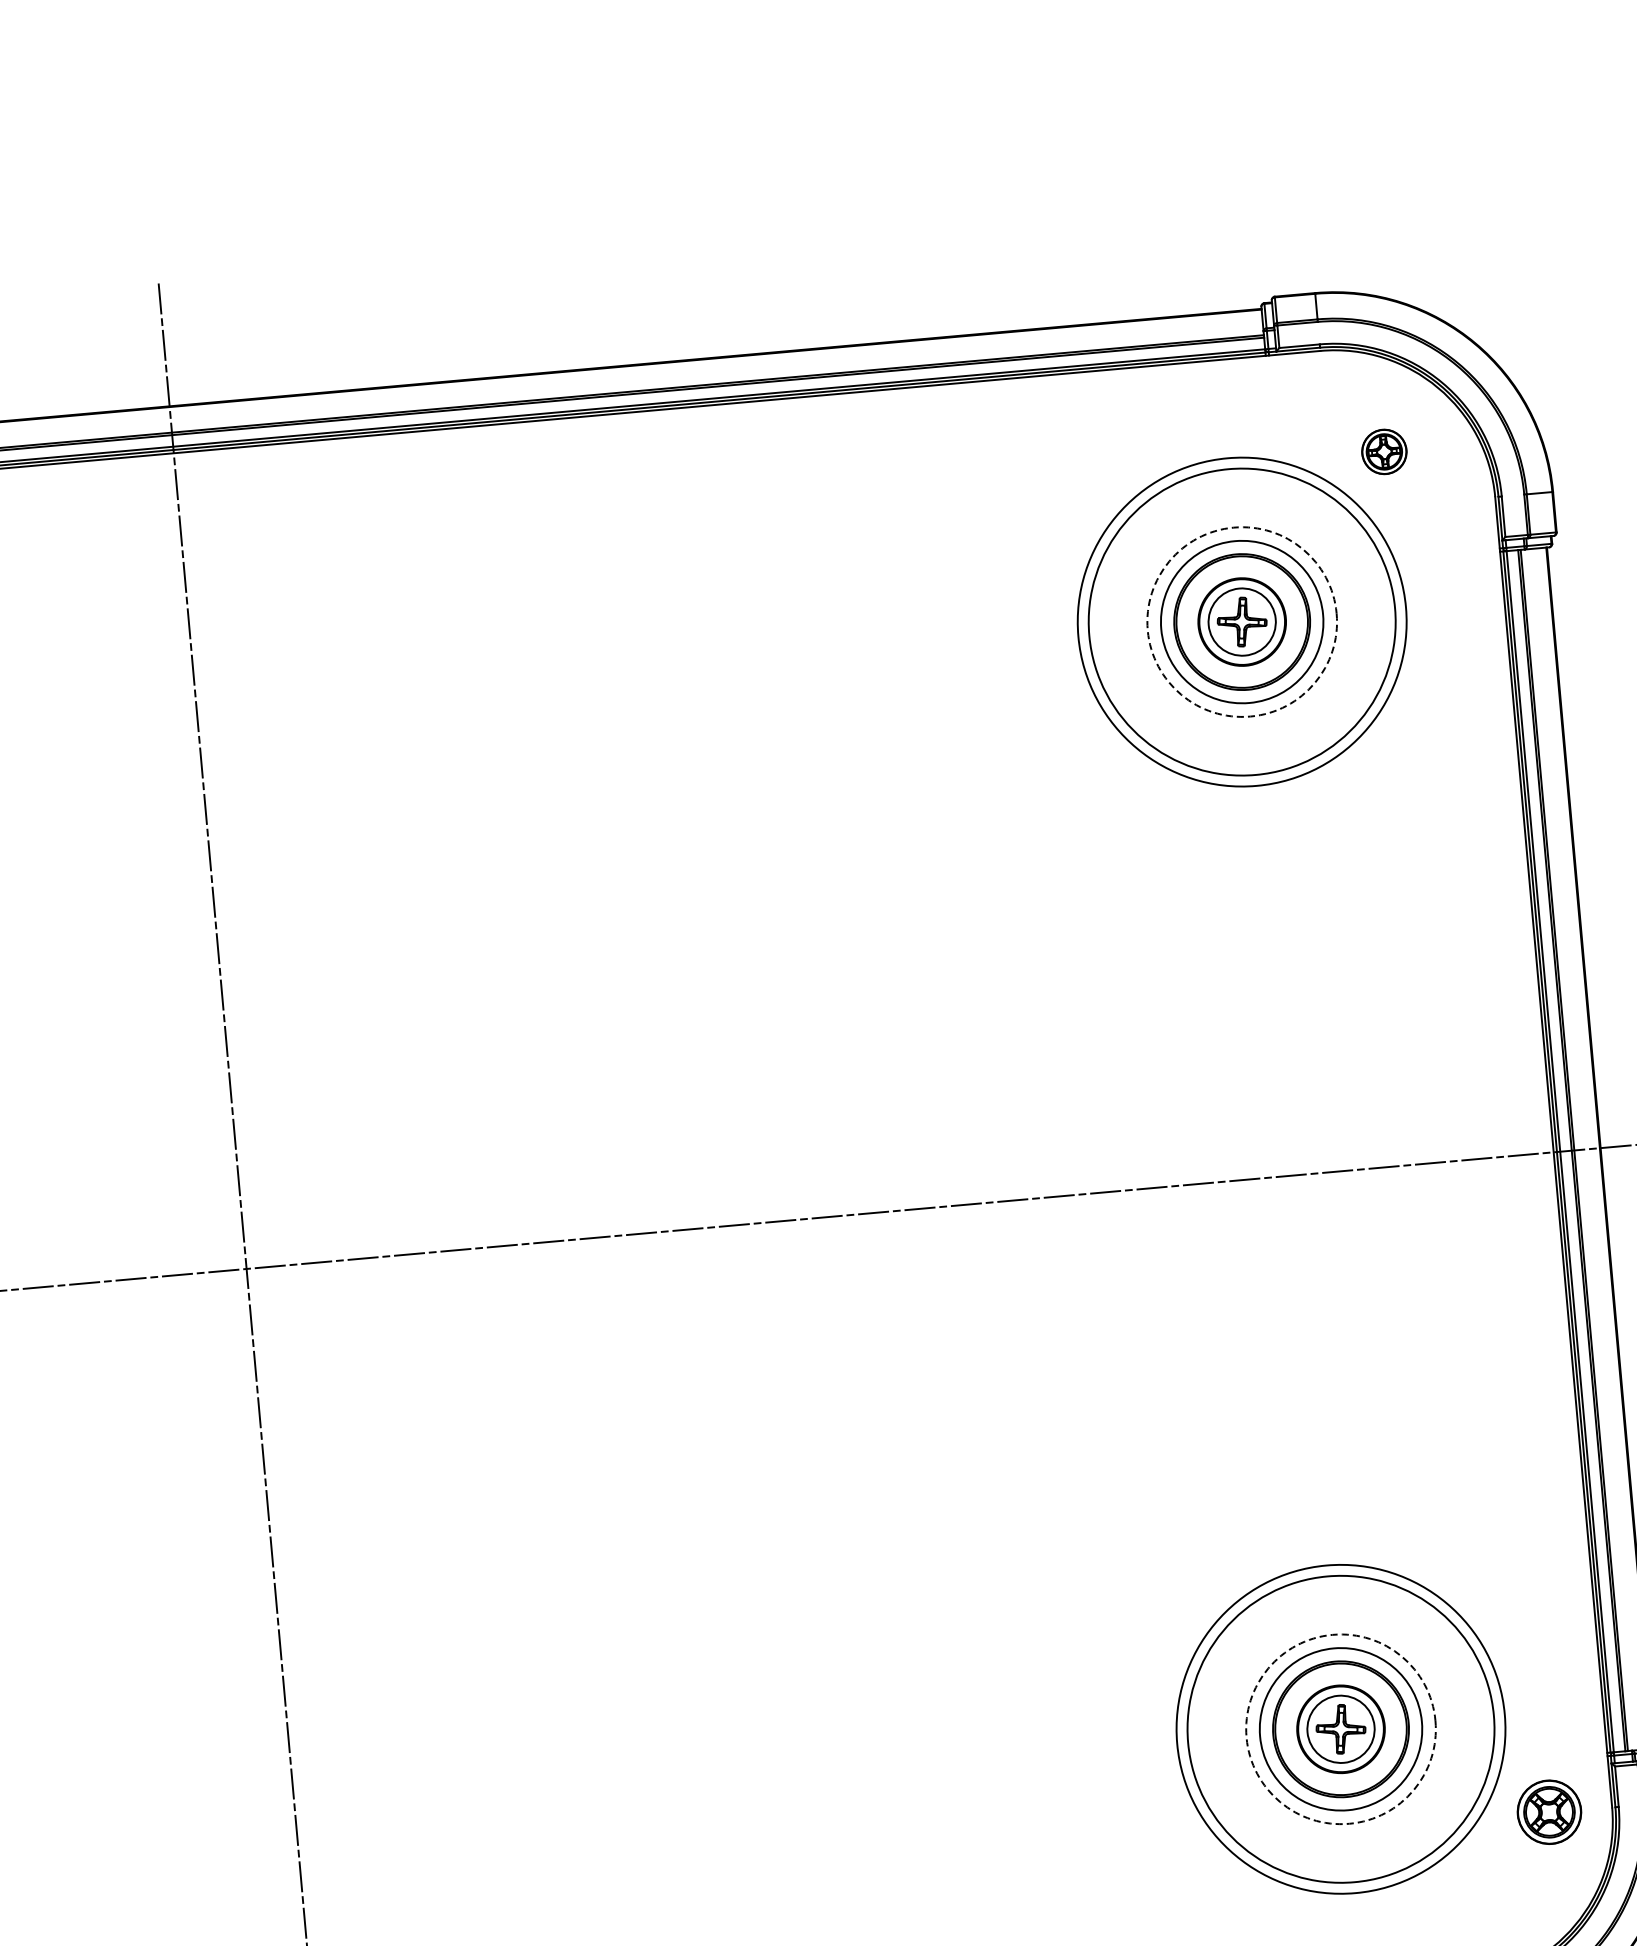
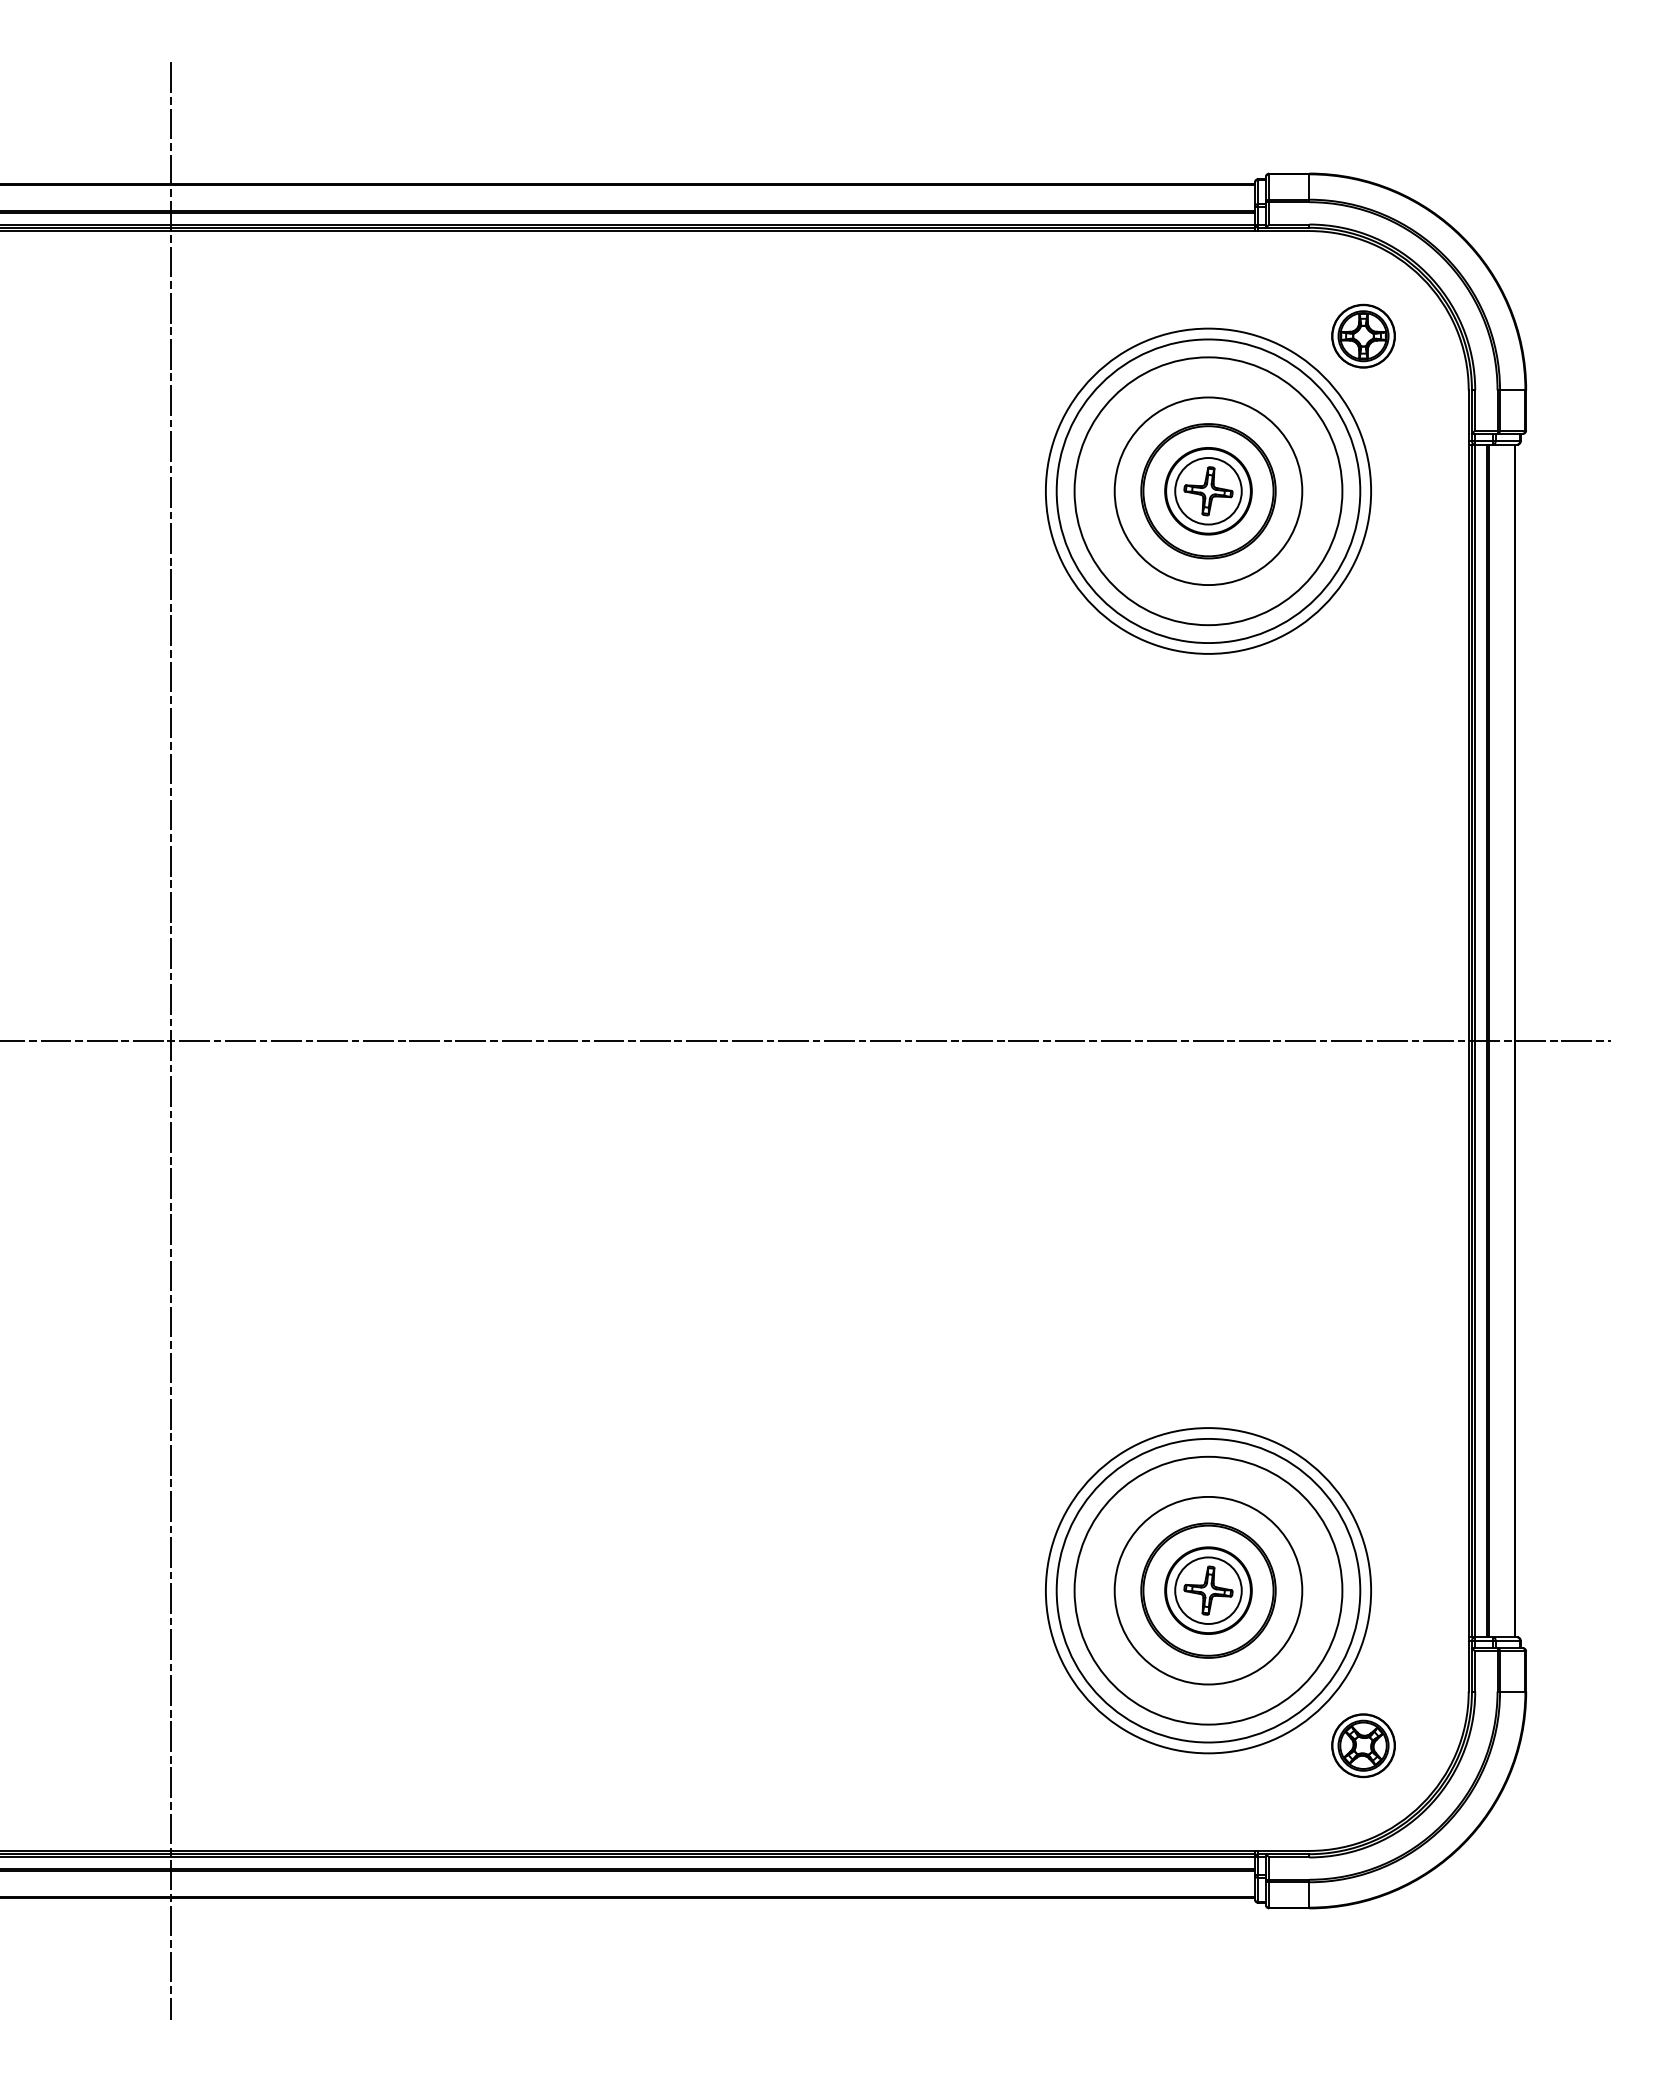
part: (1384, 451) -> (1363, 335), size x1.43
circle: (1242, 622) -> (1208, 491), dashed -> solid
circle: (1242, 622) -> (1208, 491), size x1.67
circle: (1341, 1729) -> (1208, 1590), dashed -> solid
circle: (1341, 1729) -> (1208, 1590), size x1.67
part: (1549, 1812) -> (1363, 1745), moved

